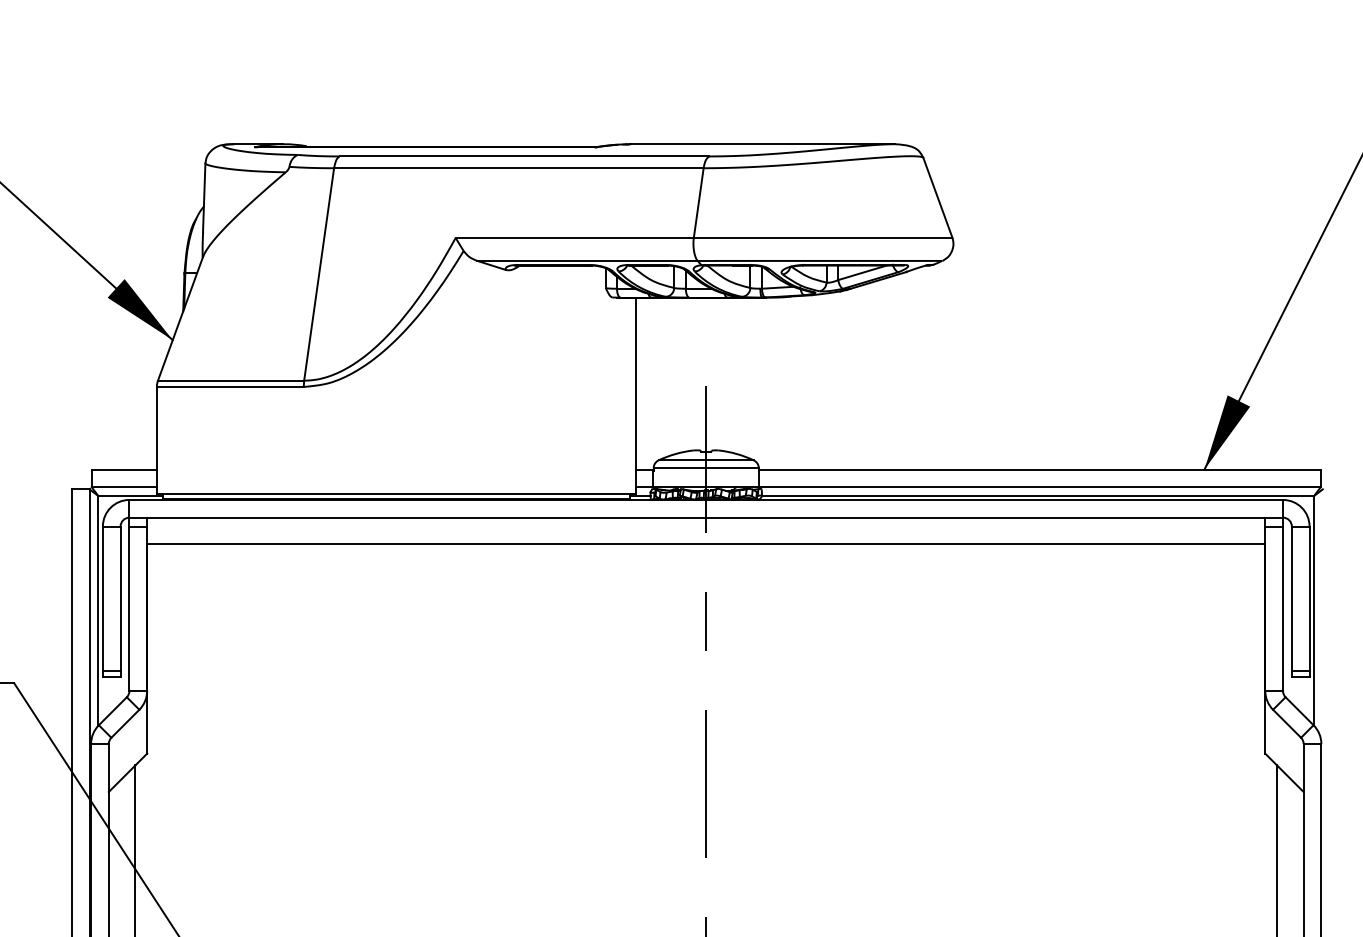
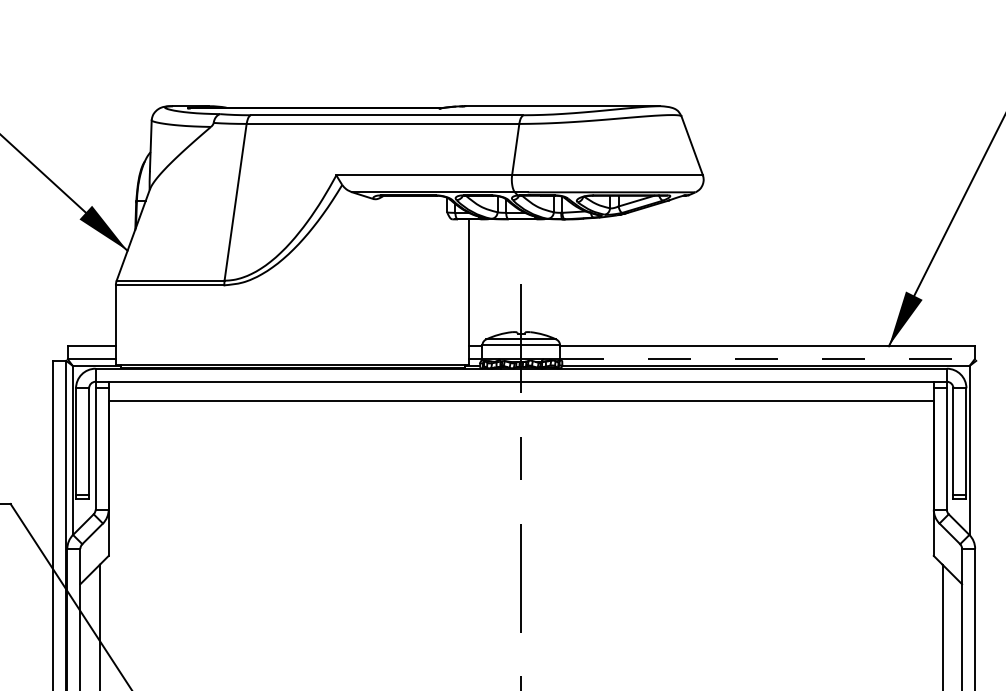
line: (1040, 487) -> (767, 359), solid -> dashed

